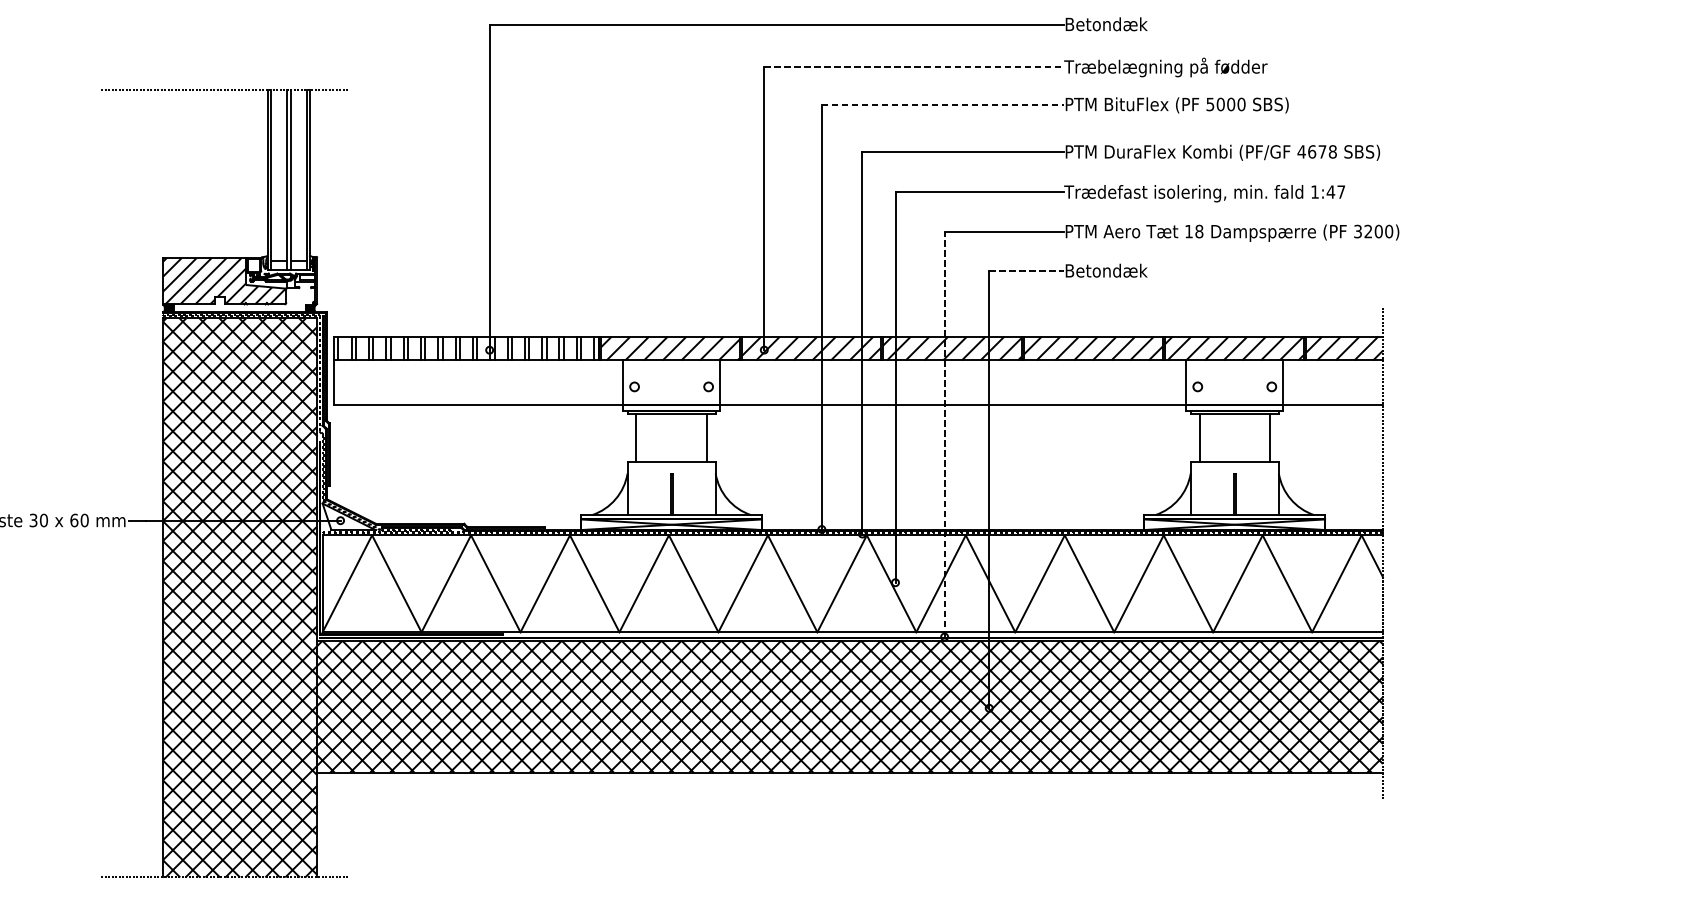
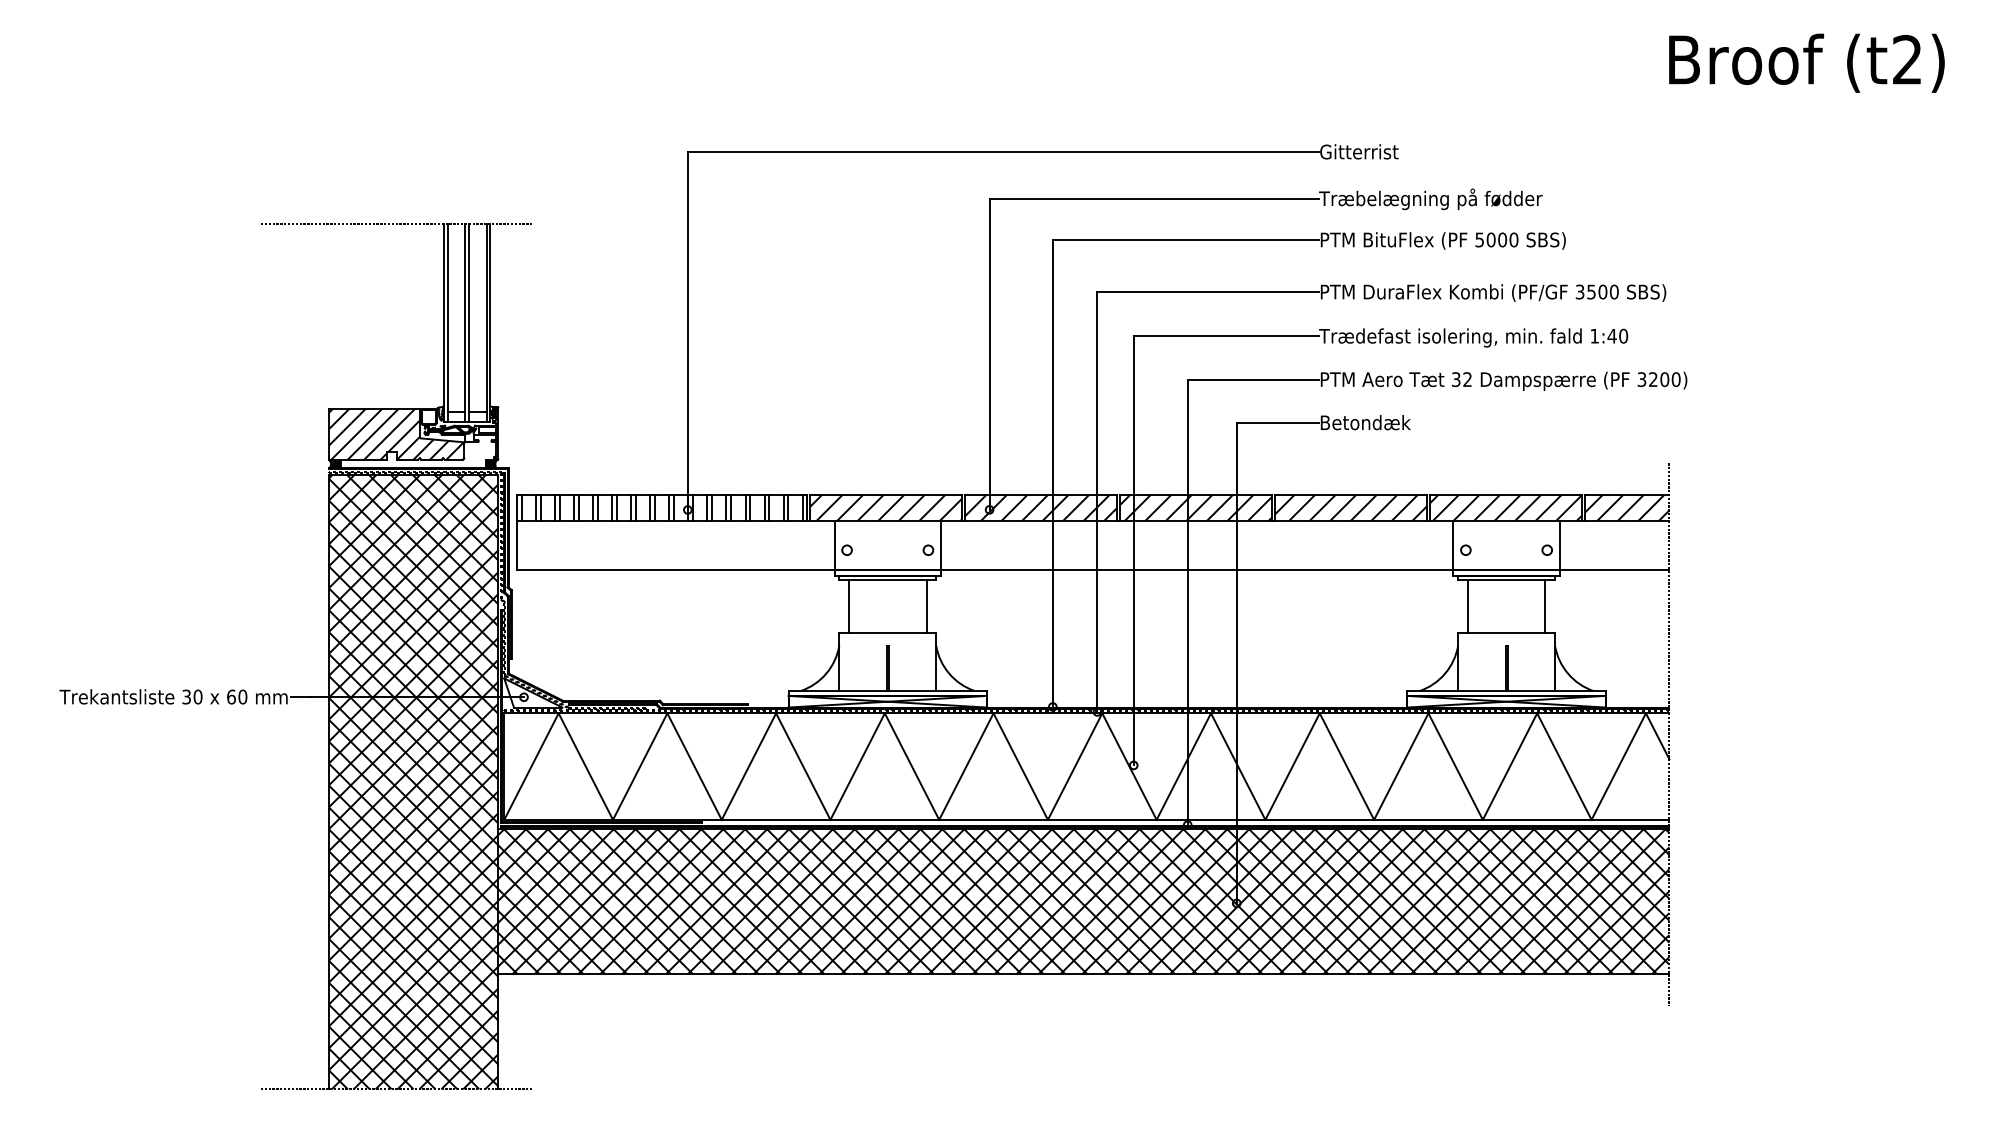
text: (1106, 23) -> (1365, 151), Betondæk -> Gitterrist
line: (914, 66) -> (1154, 198), dashed -> solid
line: (943, 104) -> (1186, 240), dashed -> solid
text: (1316, 151) -> (1596, 291), 4678 -> 3500
text: (1341, 191) -> (1623, 335), 1:47 -> 1:40
text: (1194, 231) -> (1462, 379), 18 -> 32
line: (1027, 271) -> (1278, 423), dashed -> solid
line: (944, 434) -> (1187, 602), dashed -> solid

